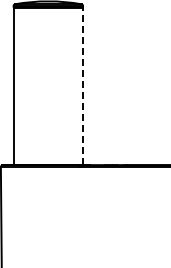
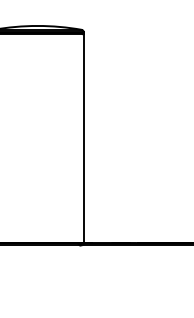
line: (82, 86) -> (82, 138), dashed -> solid

